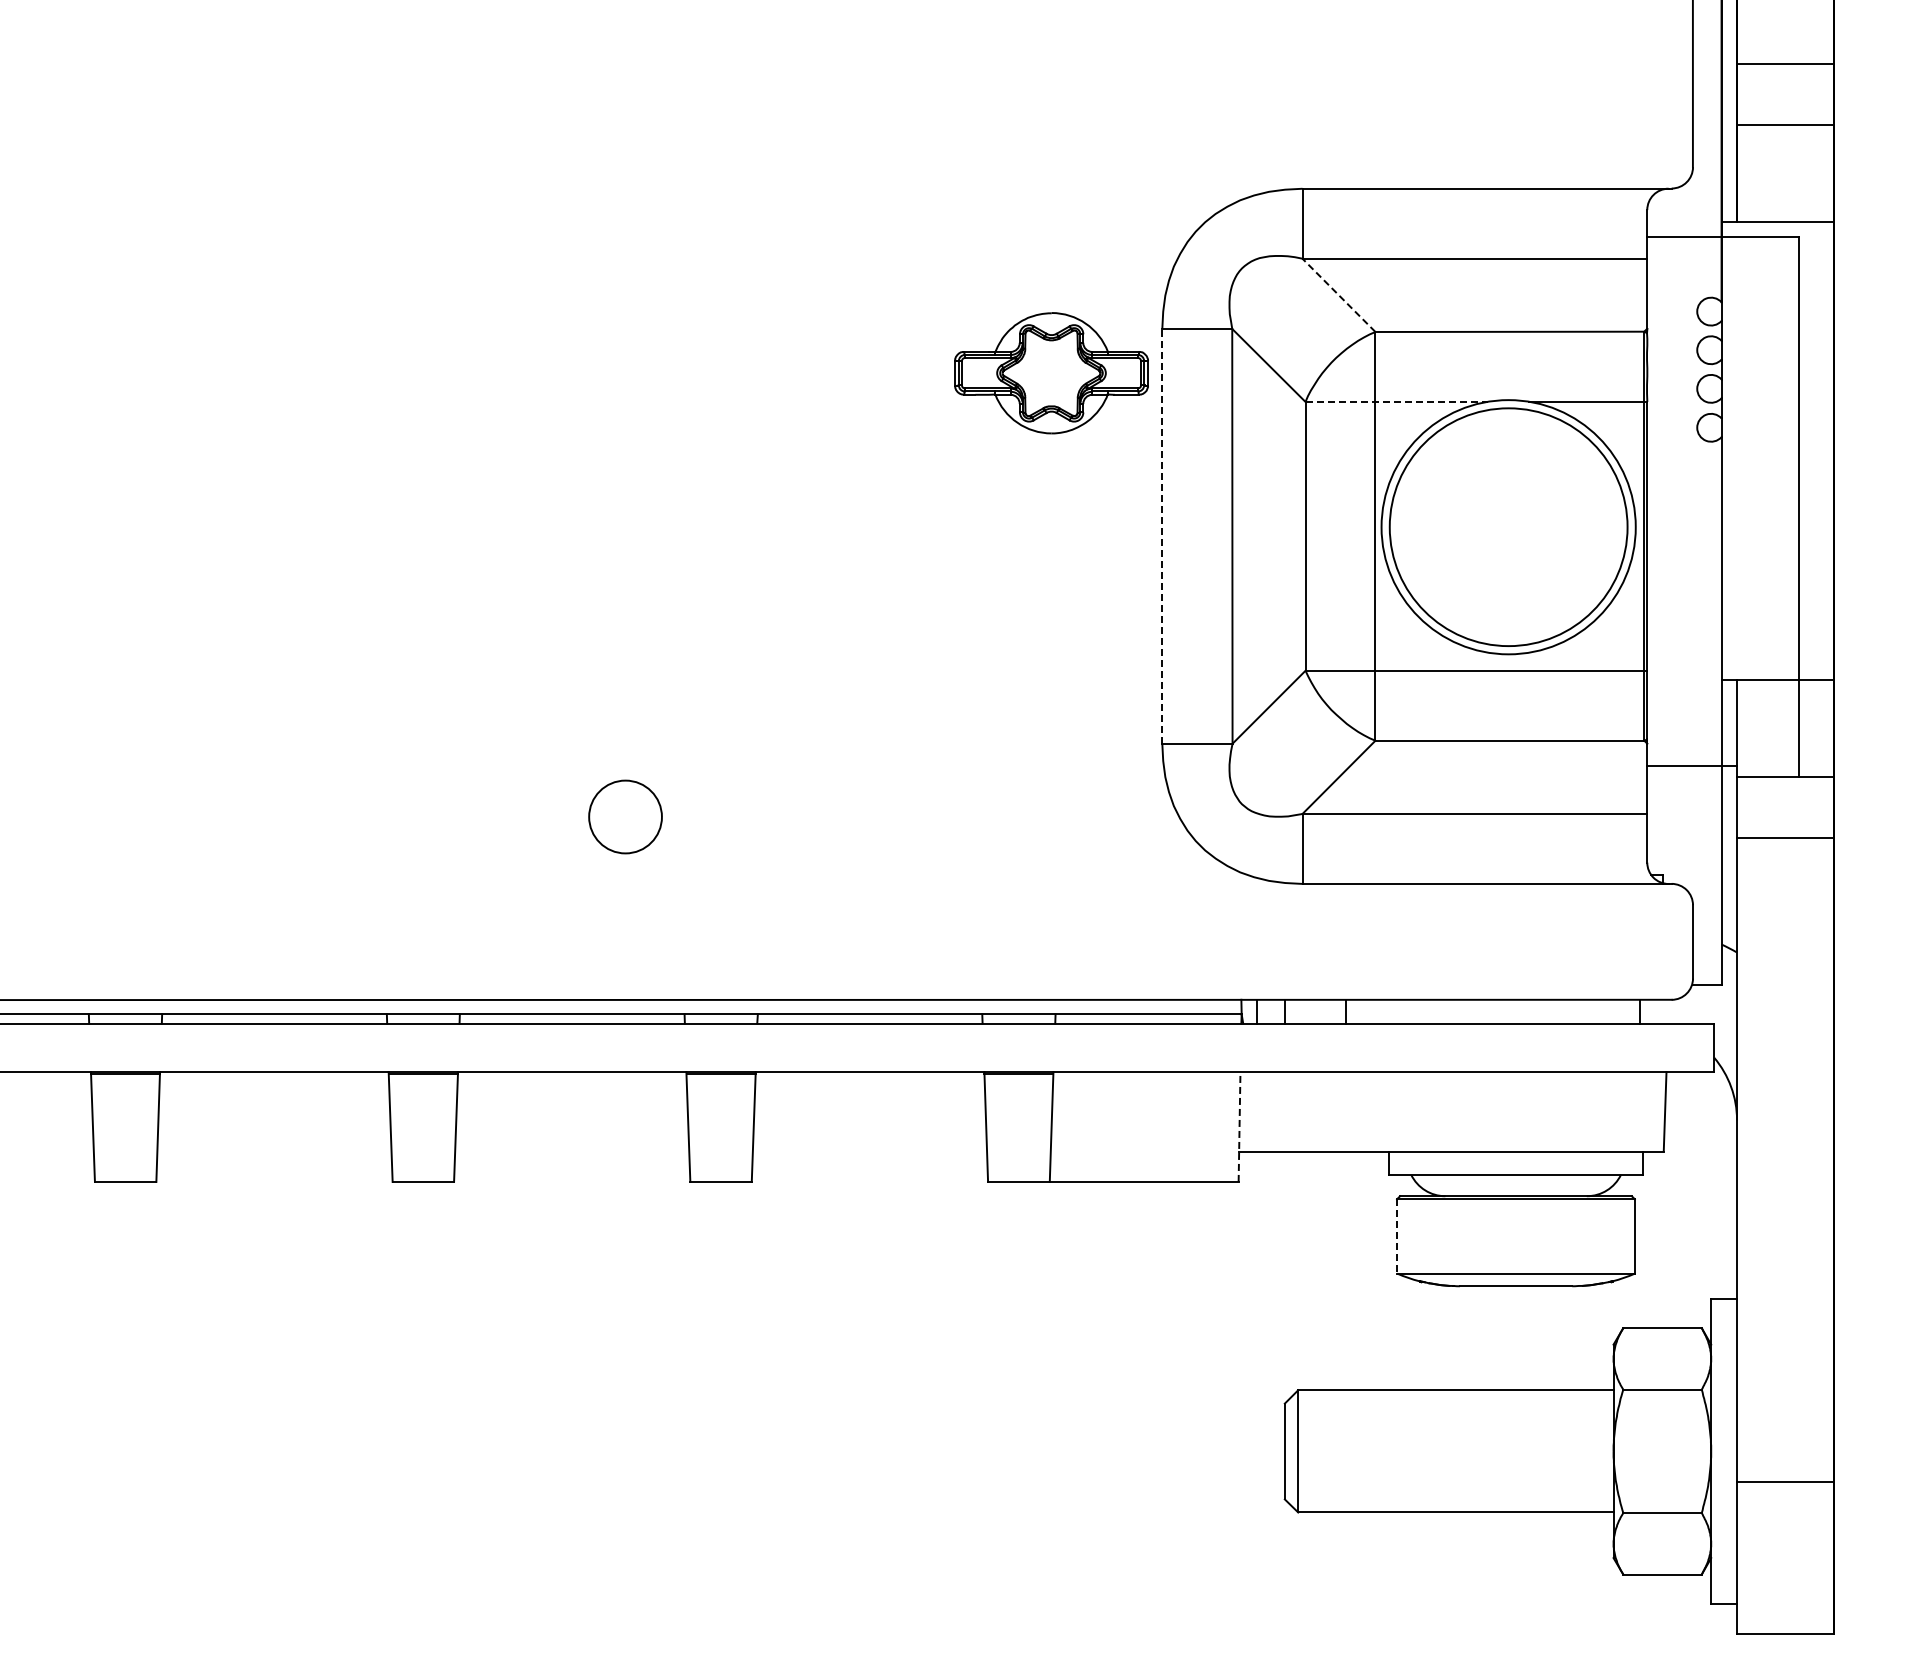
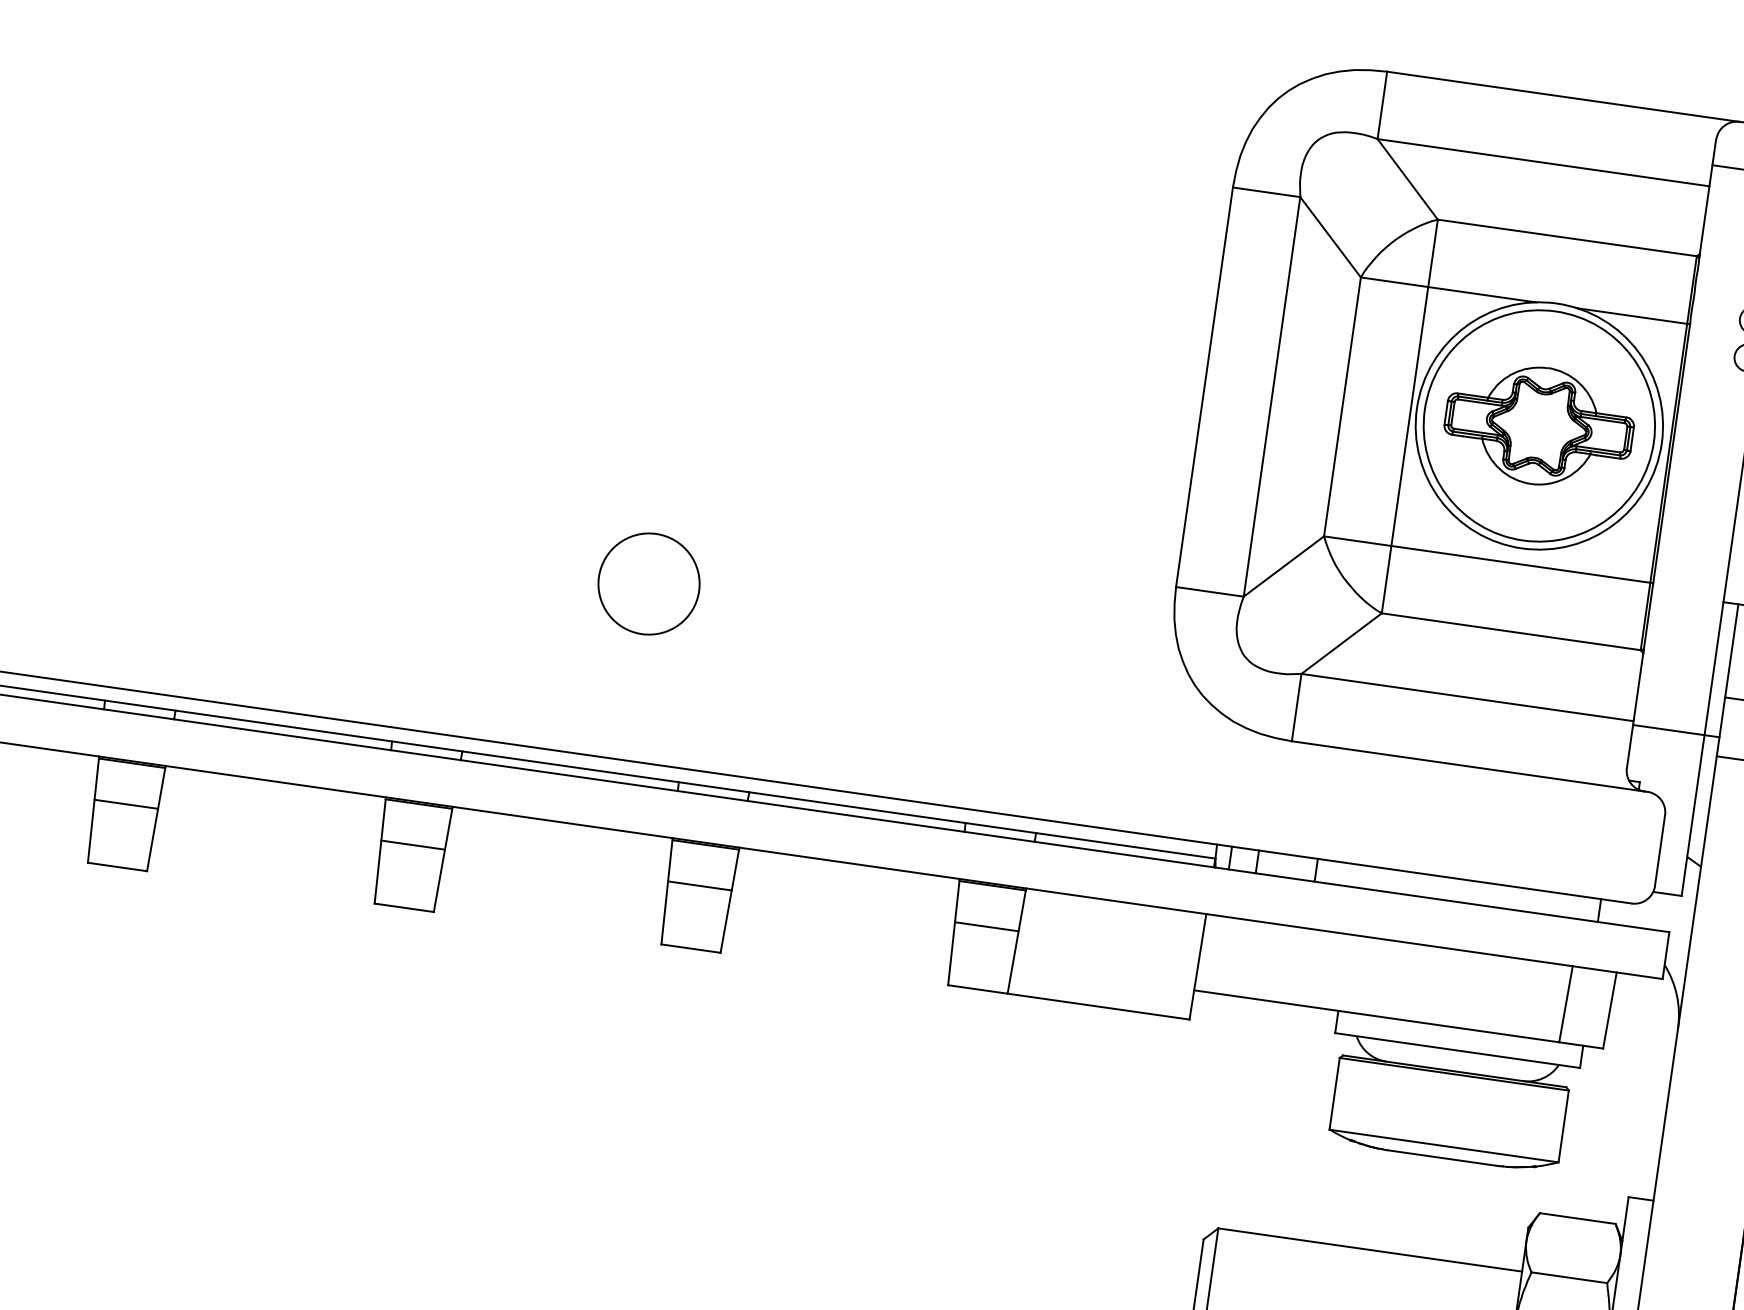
line: (1338, 295) -> (1407, 179), dashed -> solid
part: (1051, 373) -> (1539, 426), moved
line: (1397, 401) -> (1449, 289), dashed -> solid
line: (1162, 535) -> (1204, 386), dashed -> solid
line: (1692, 765) -> (1676, 730), moved
circle: (625, 816) -> (649, 583), size x1.43
line: (1619, 1111) -> (1566, 1003), added
line: (125, 1116) -> (126, 803), added
line: (423, 1116) -> (413, 844), added
line: (721, 1116) -> (700, 885), added
line: (1018, 1116) -> (986, 926), added
line: (1239, 1127) -> (1197, 967), dashed -> solid
line: (1397, 1237) -> (1334, 1094), dashed -> solid

